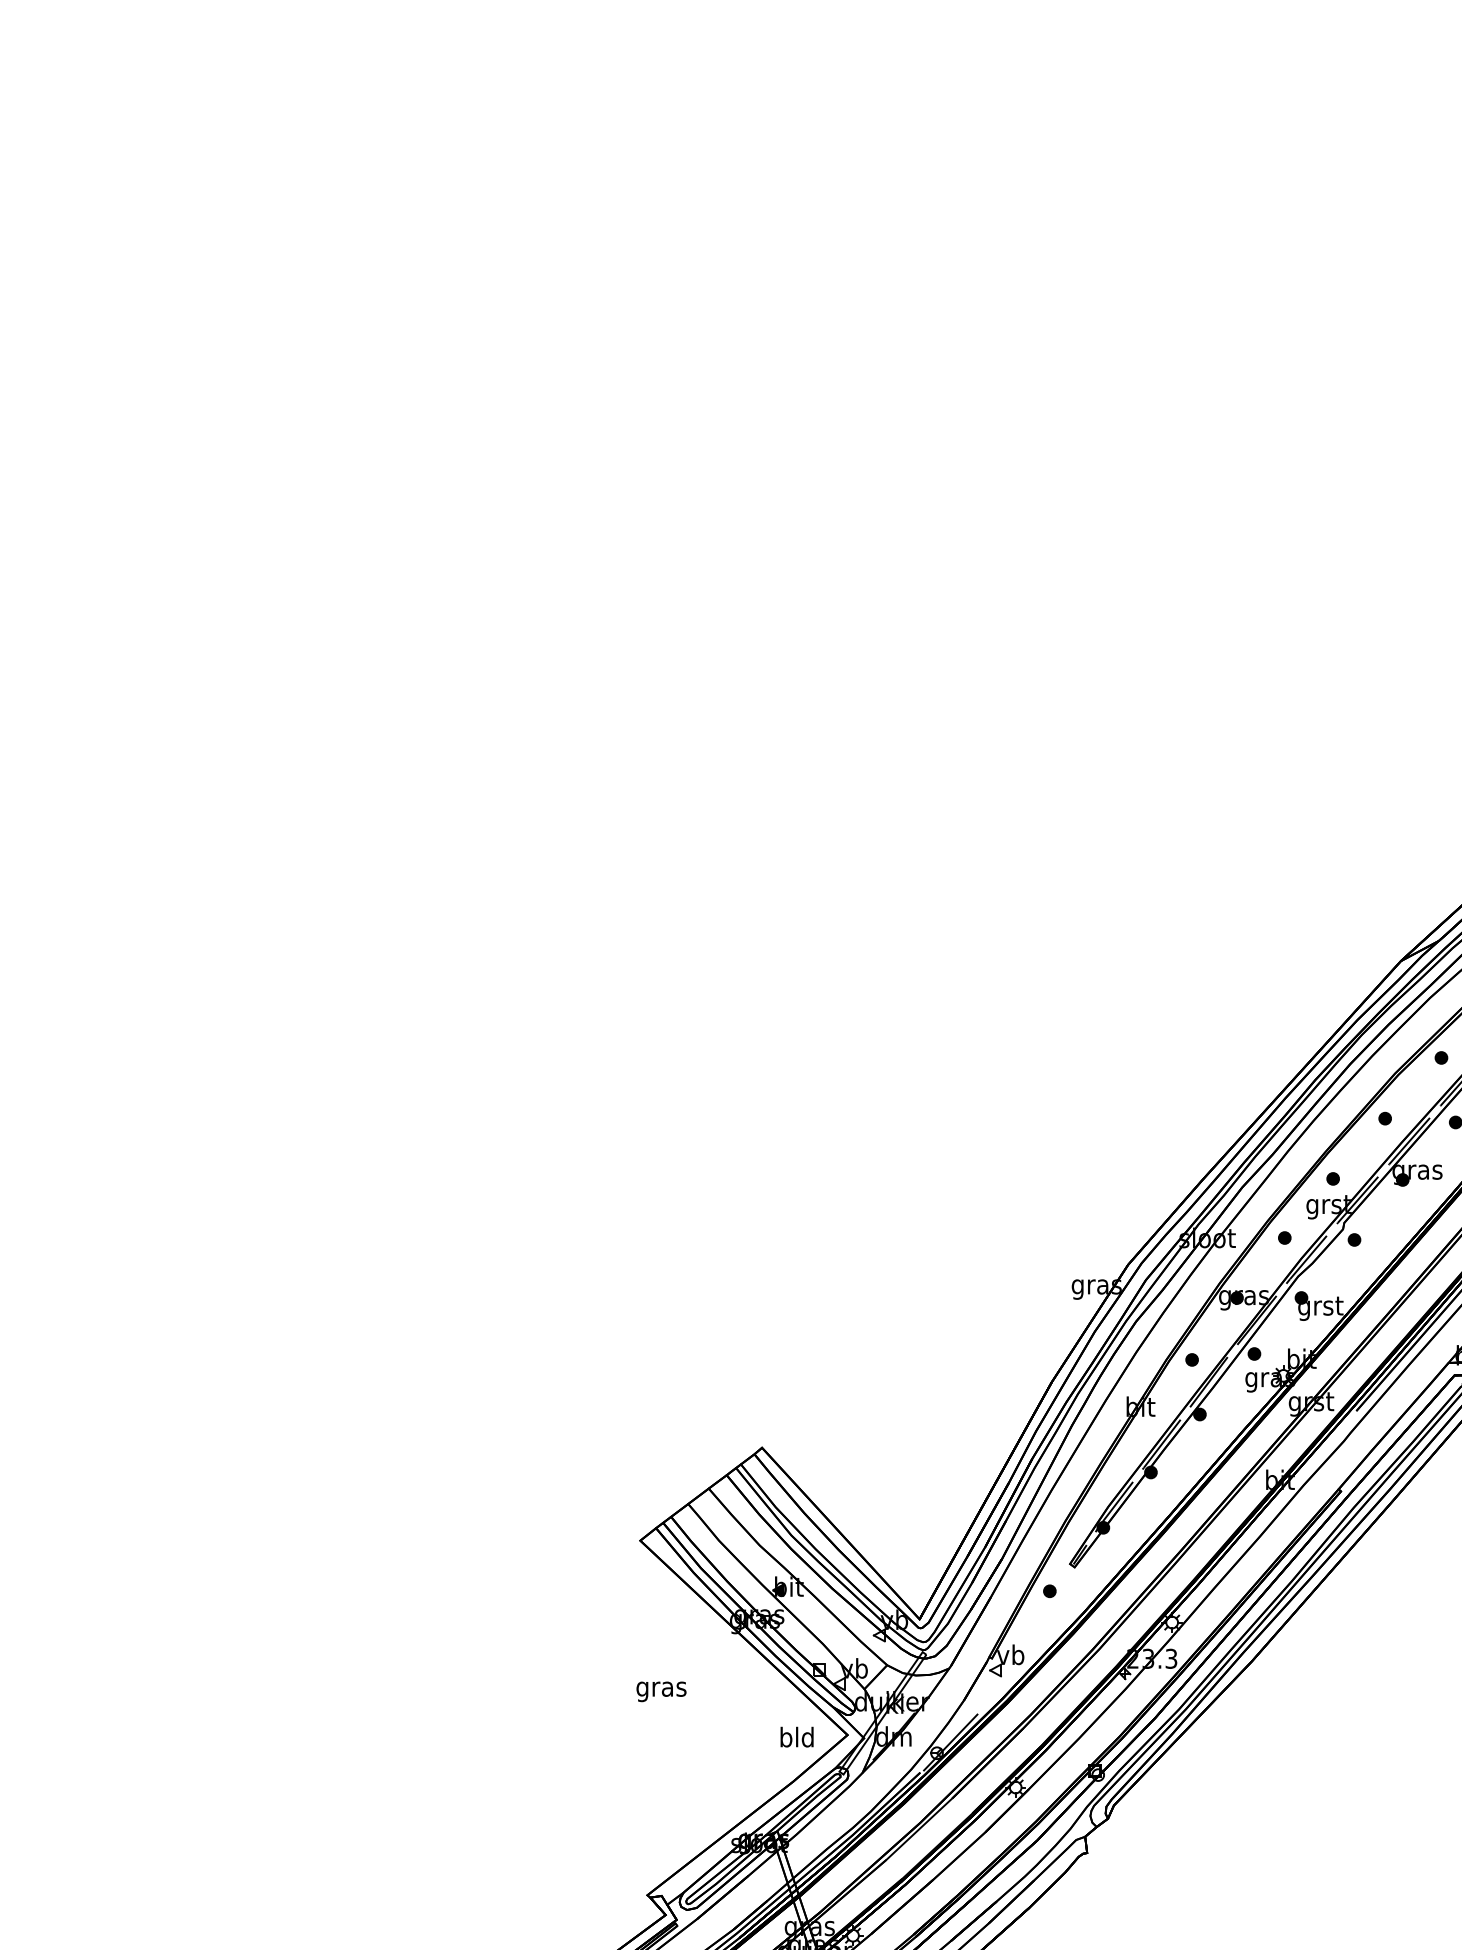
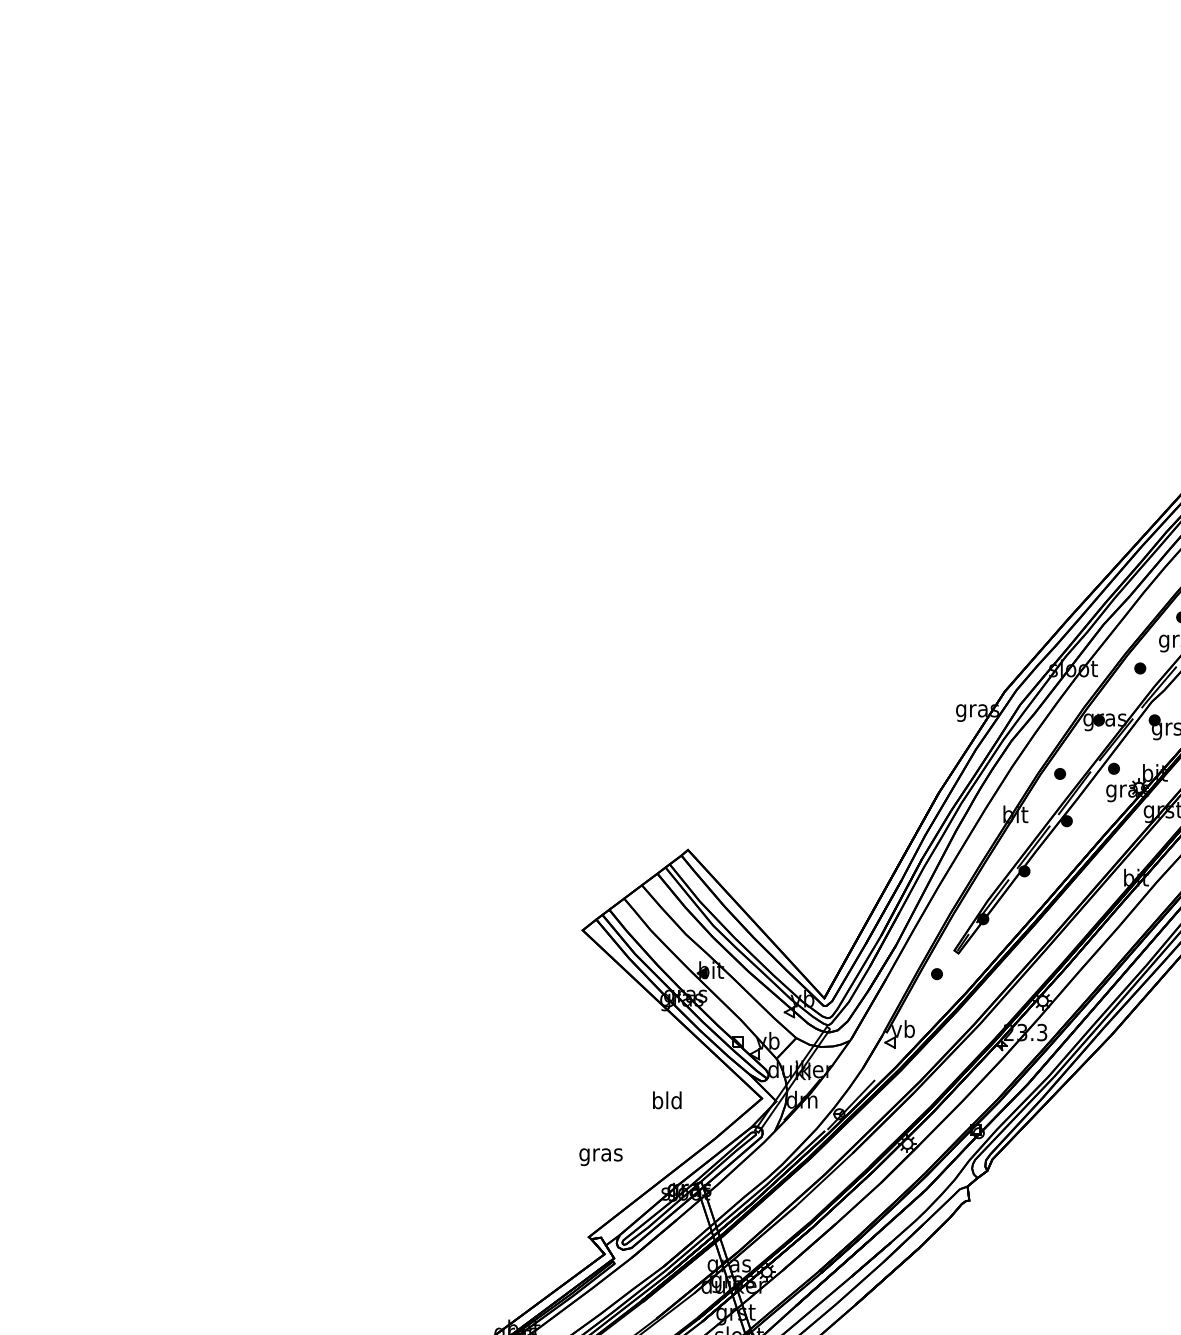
text: (661, 1691) -> (601, 1156), moved
text: (796, 1736) -> (666, 1099), moved

